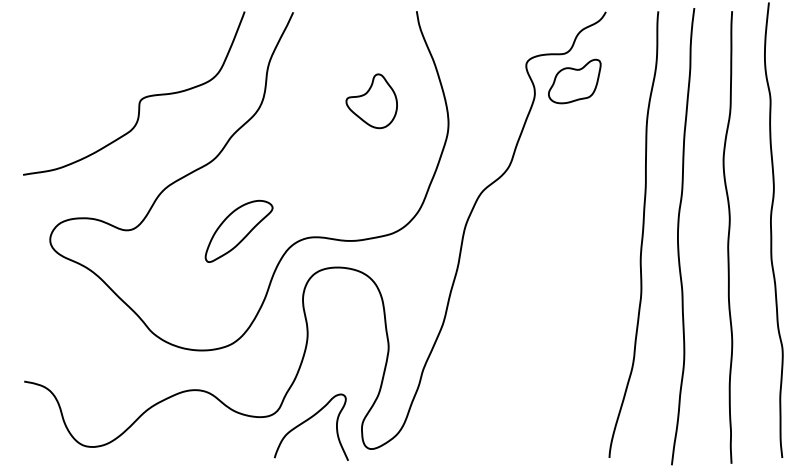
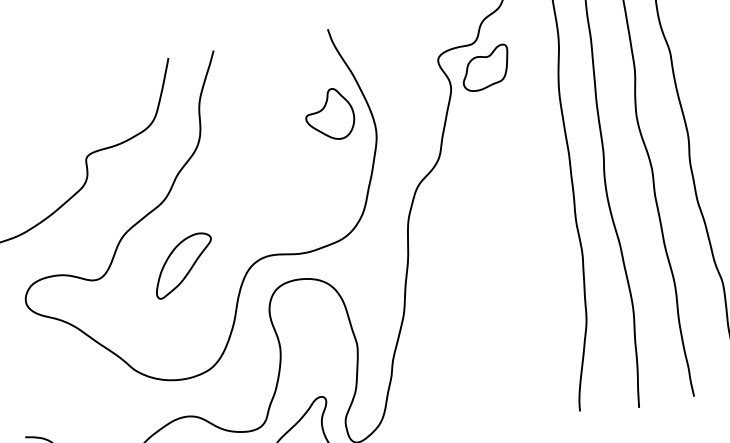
part: (371, 101) -> (329, 115), moved
part: (238, 230) -> (183, 264), moved

